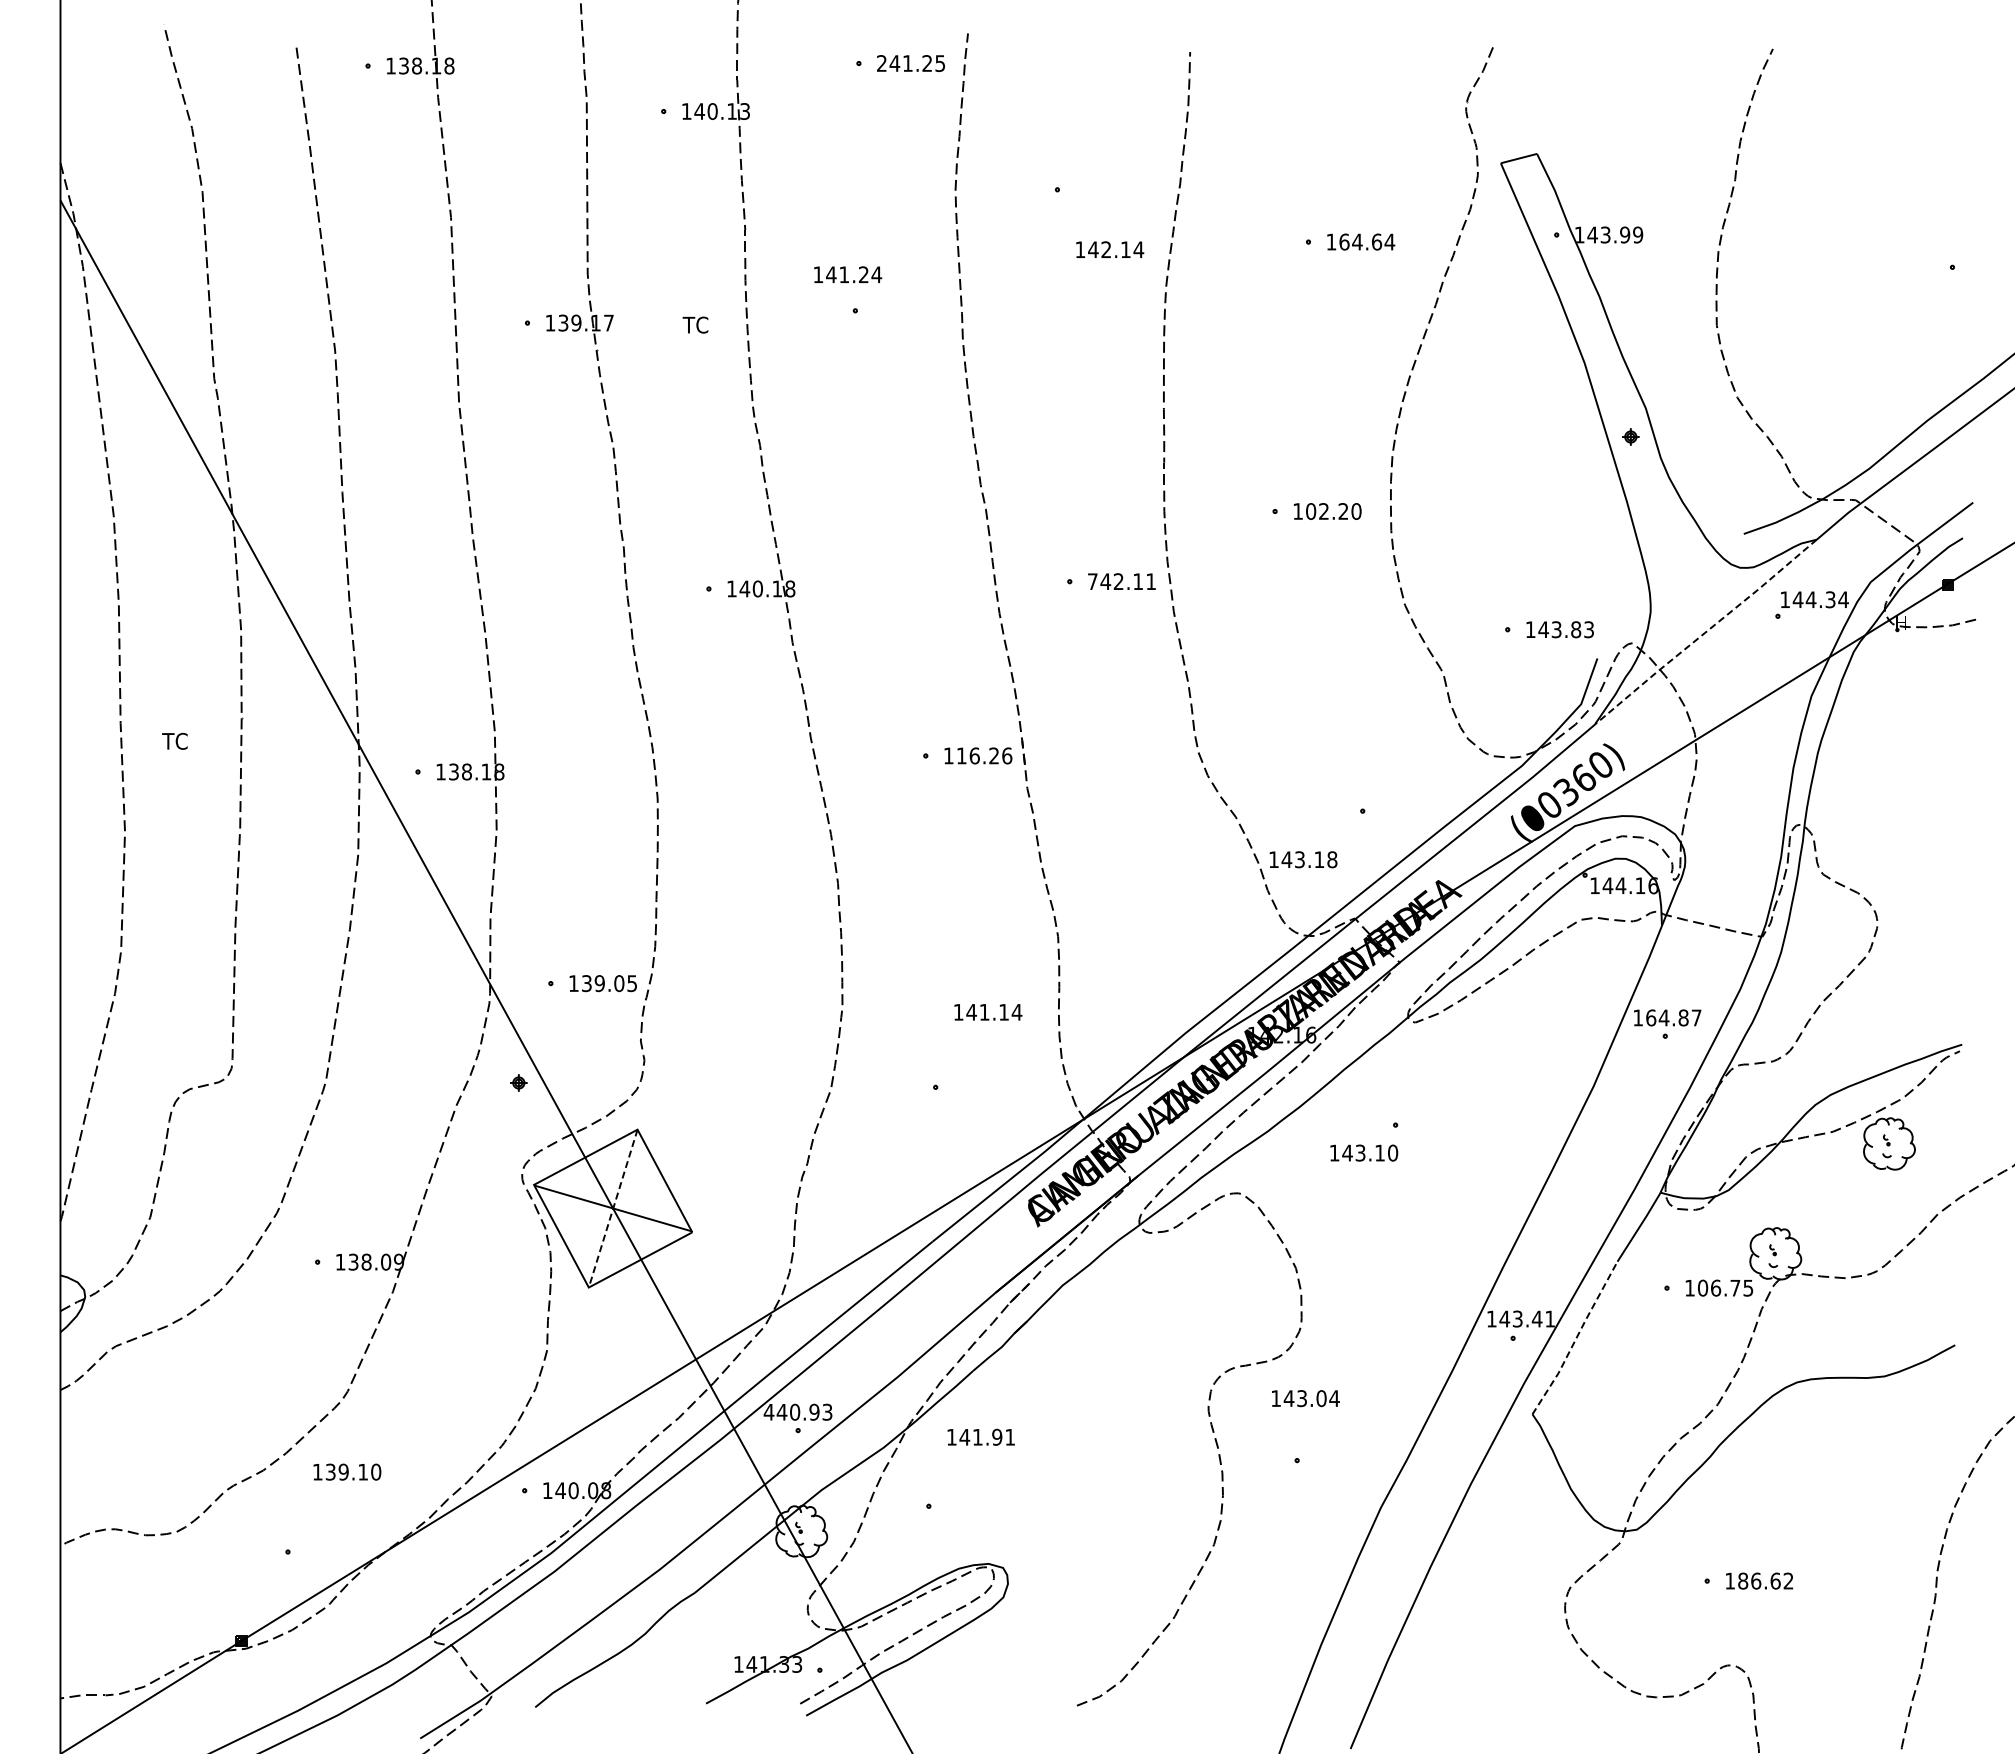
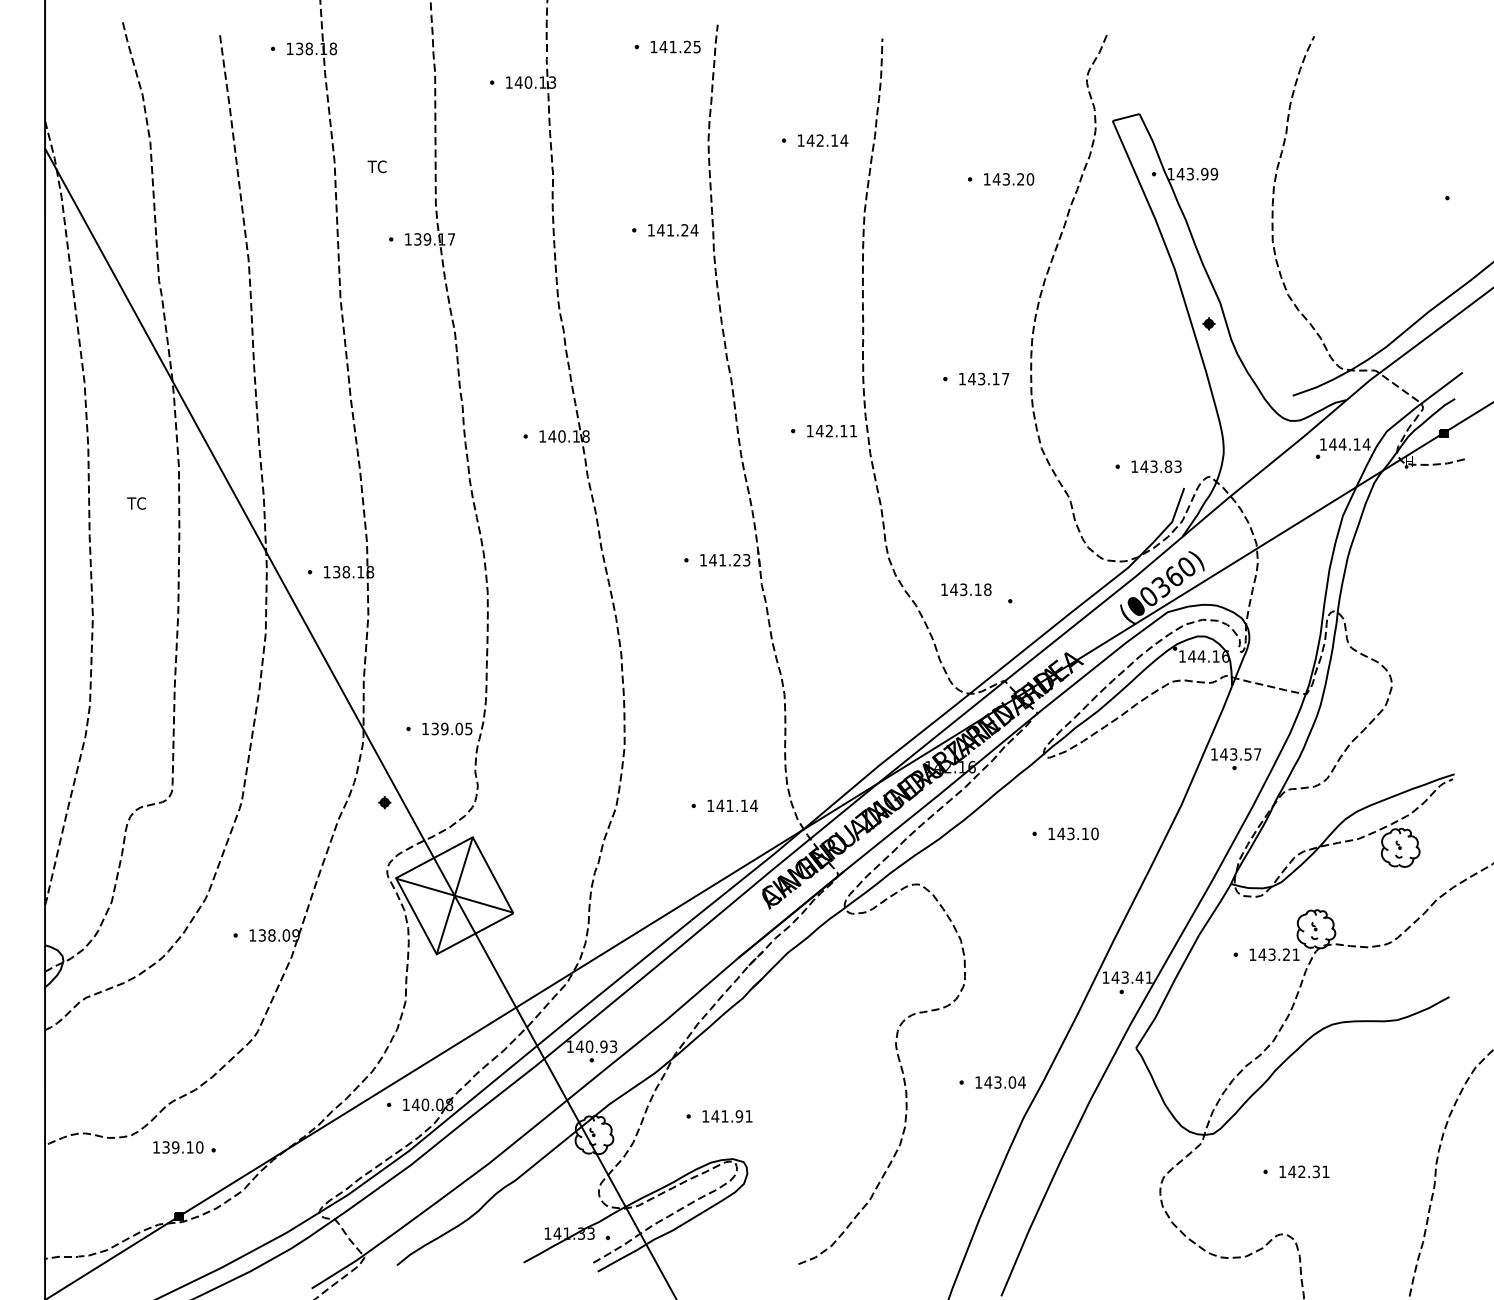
text: (881, 63) -> (653, 47), 241.25 -> 141.25
text: (1367, 241) -> (1013, 178), 164.64 -> 143.20
text: (1110, 249) -> (823, 140), moved
text: (848, 274) -> (673, 230), moved
text: (695, 324) -> (377, 166), moved
text: (1333, 511) -> (988, 379), 102.20 -> 143.17
text: (1092, 581) -> (810, 430), 742.11 -> 142.11
text: (1830, 599) -> (1357, 444), 144.34 -> 144.14
line: (1706, 632) -> (1265, 468), dashed -> solid
text: (174, 740) -> (136, 502), moved
text: (984, 755) -> (729, 559), 116.26 -> 141.23
text: (1303, 859) -> (966, 589), moved
text: (988, 1012) -> (732, 806), moved
text: (1666, 1017) -> (1235, 754), 164.87 -> 143.57
text: (1364, 1152) -> (1073, 833), moved
line: (613, 1208) -> (454, 895), dashed -> solid
text: (1725, 1287) -> (1279, 954), 106.75 -> 143.21
line: (1576, 1338) -> (1168, 992), dashed -> solid
text: (1305, 1398) -> (1000, 1082), moved
text: (768, 1412) -> (569, 1046), 440.93 -> 140.93
text: (980, 1436) -> (726, 1115), moved
text: (347, 1471) -> (178, 1146), moved
text: (1765, 1580) -> (1308, 1171), 186.62 -> 142.31

